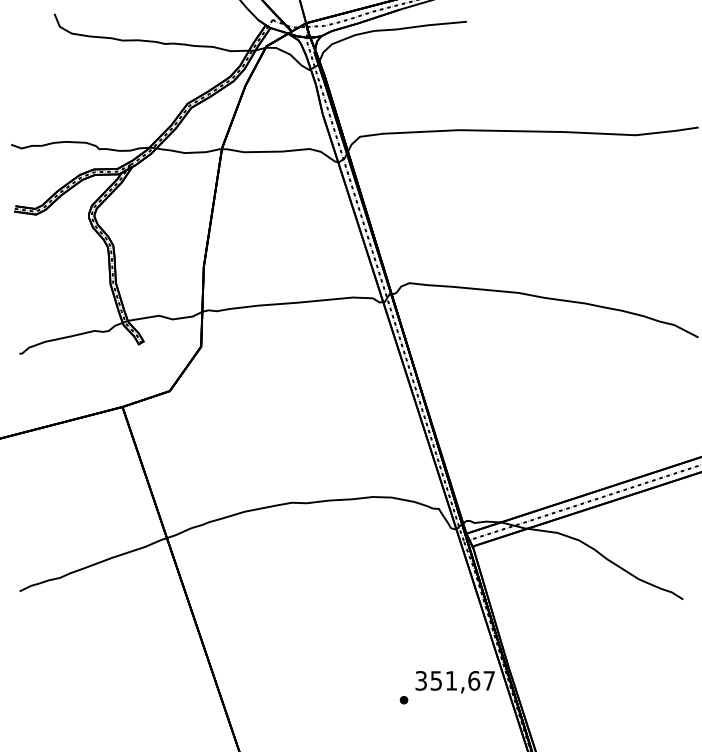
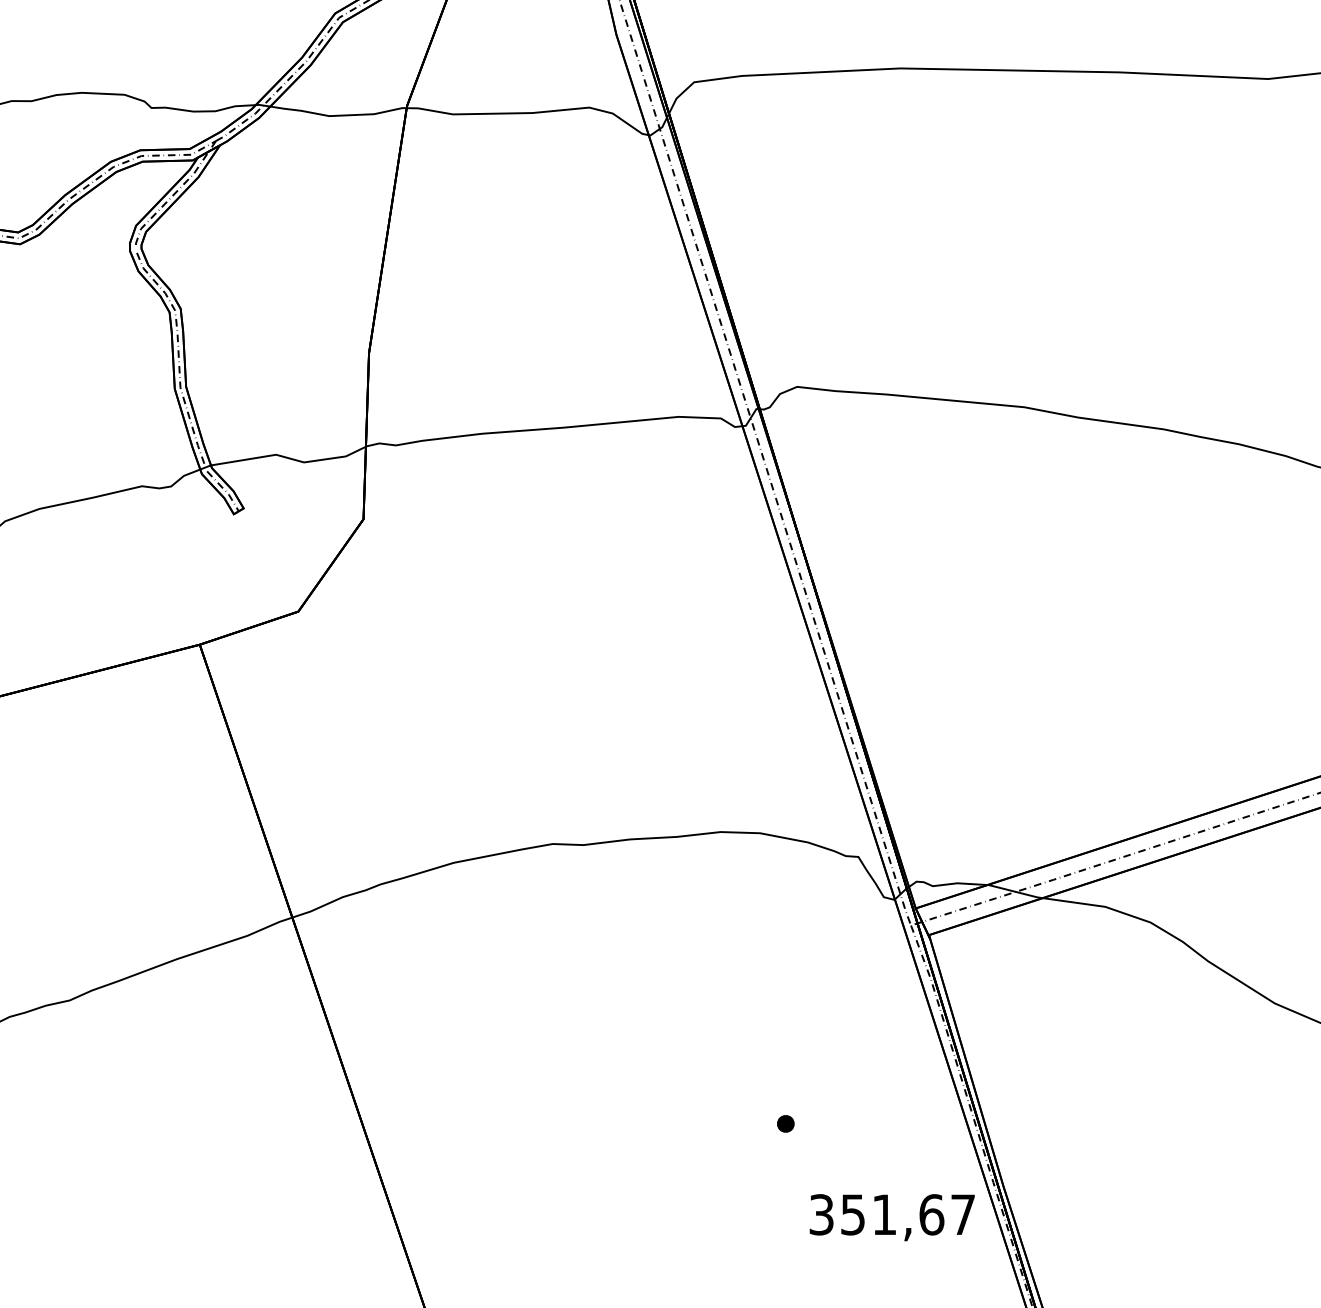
part: (403, 700) -> (784, 1124), moved

